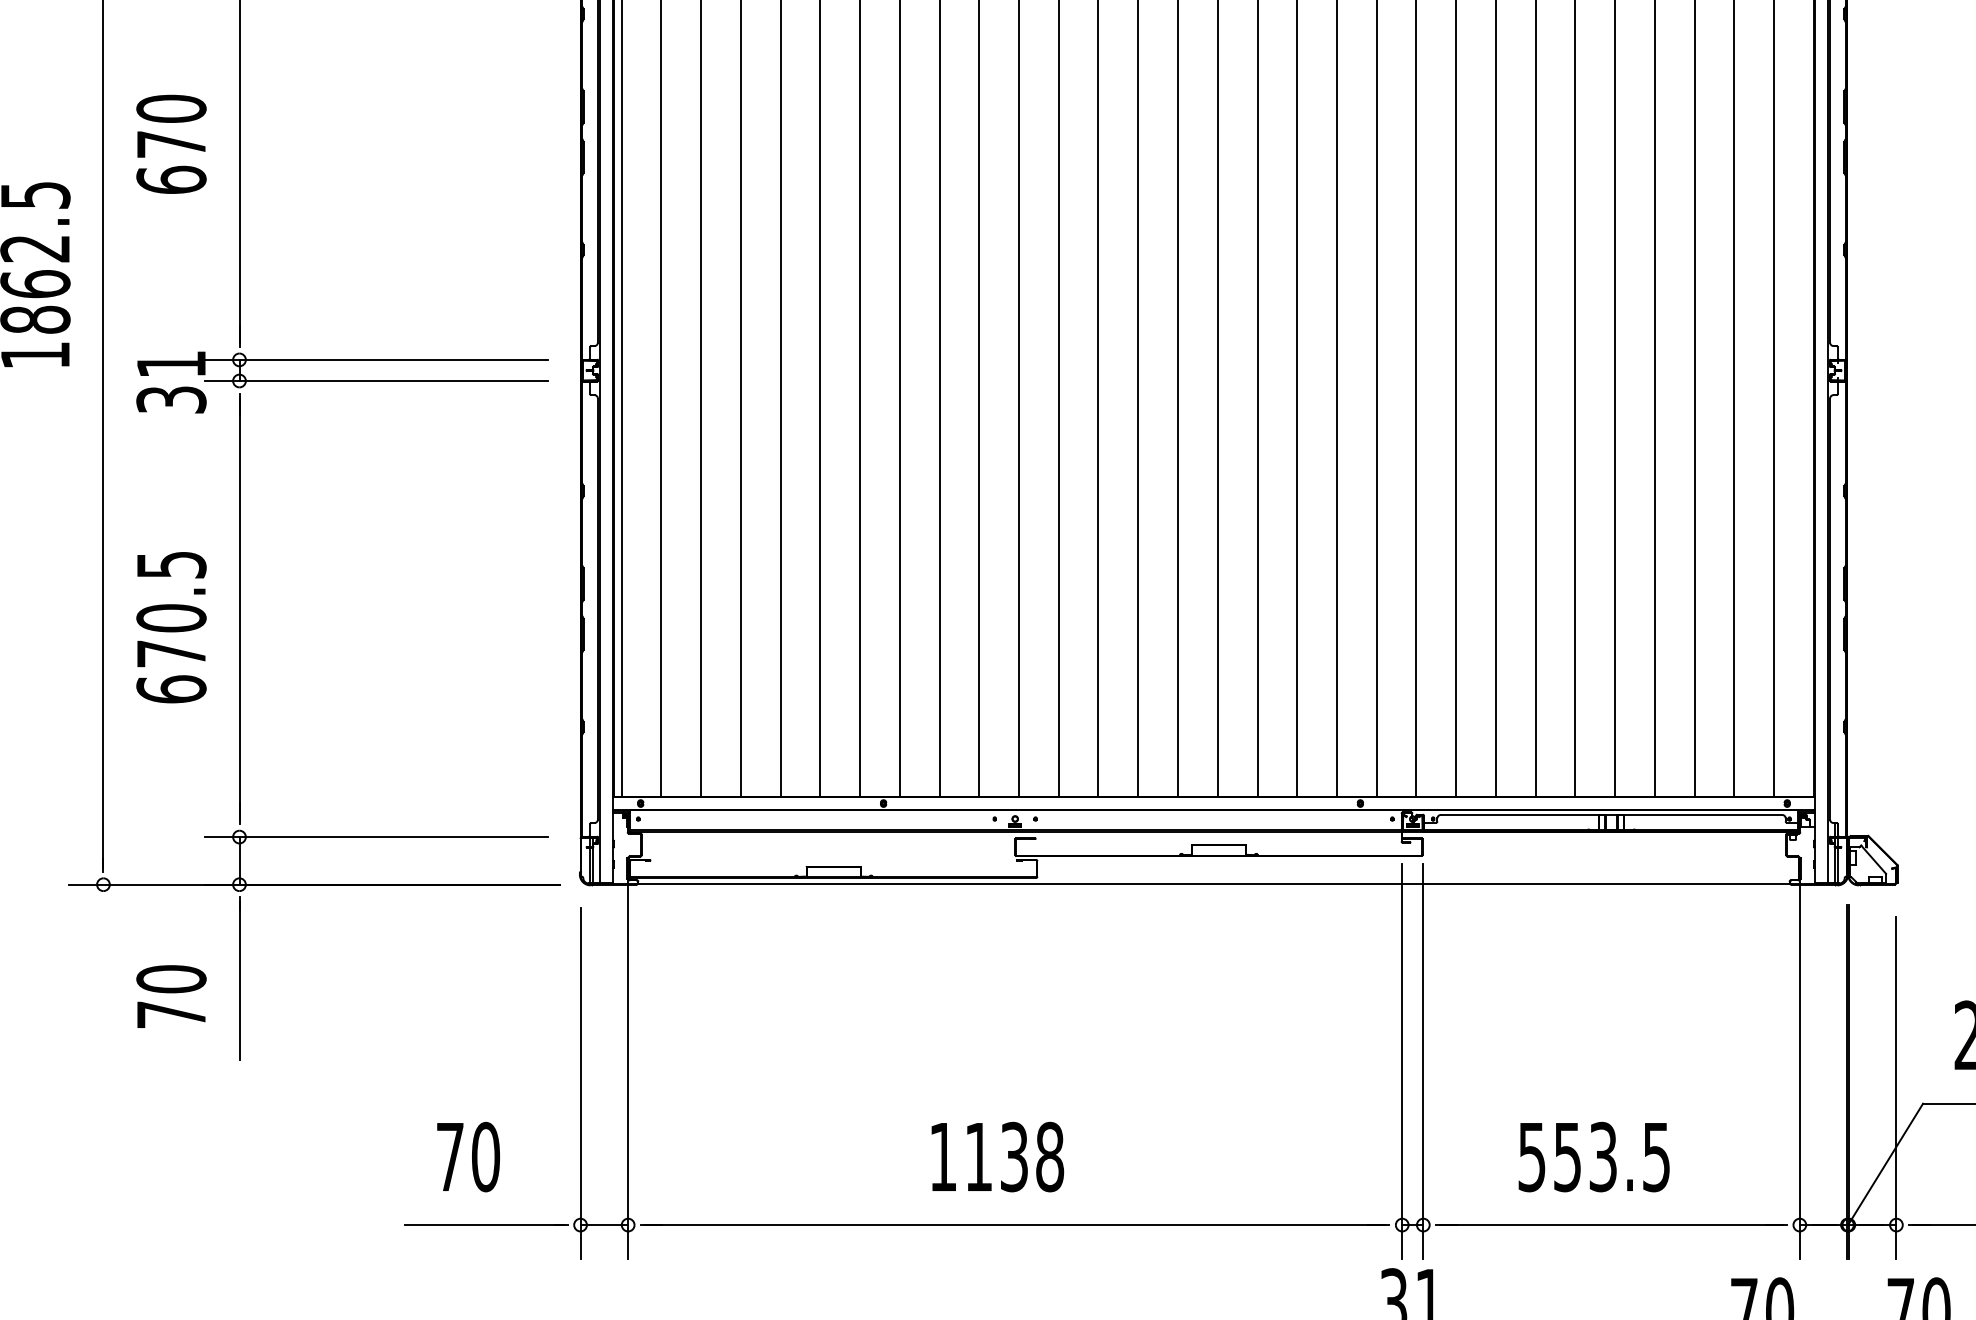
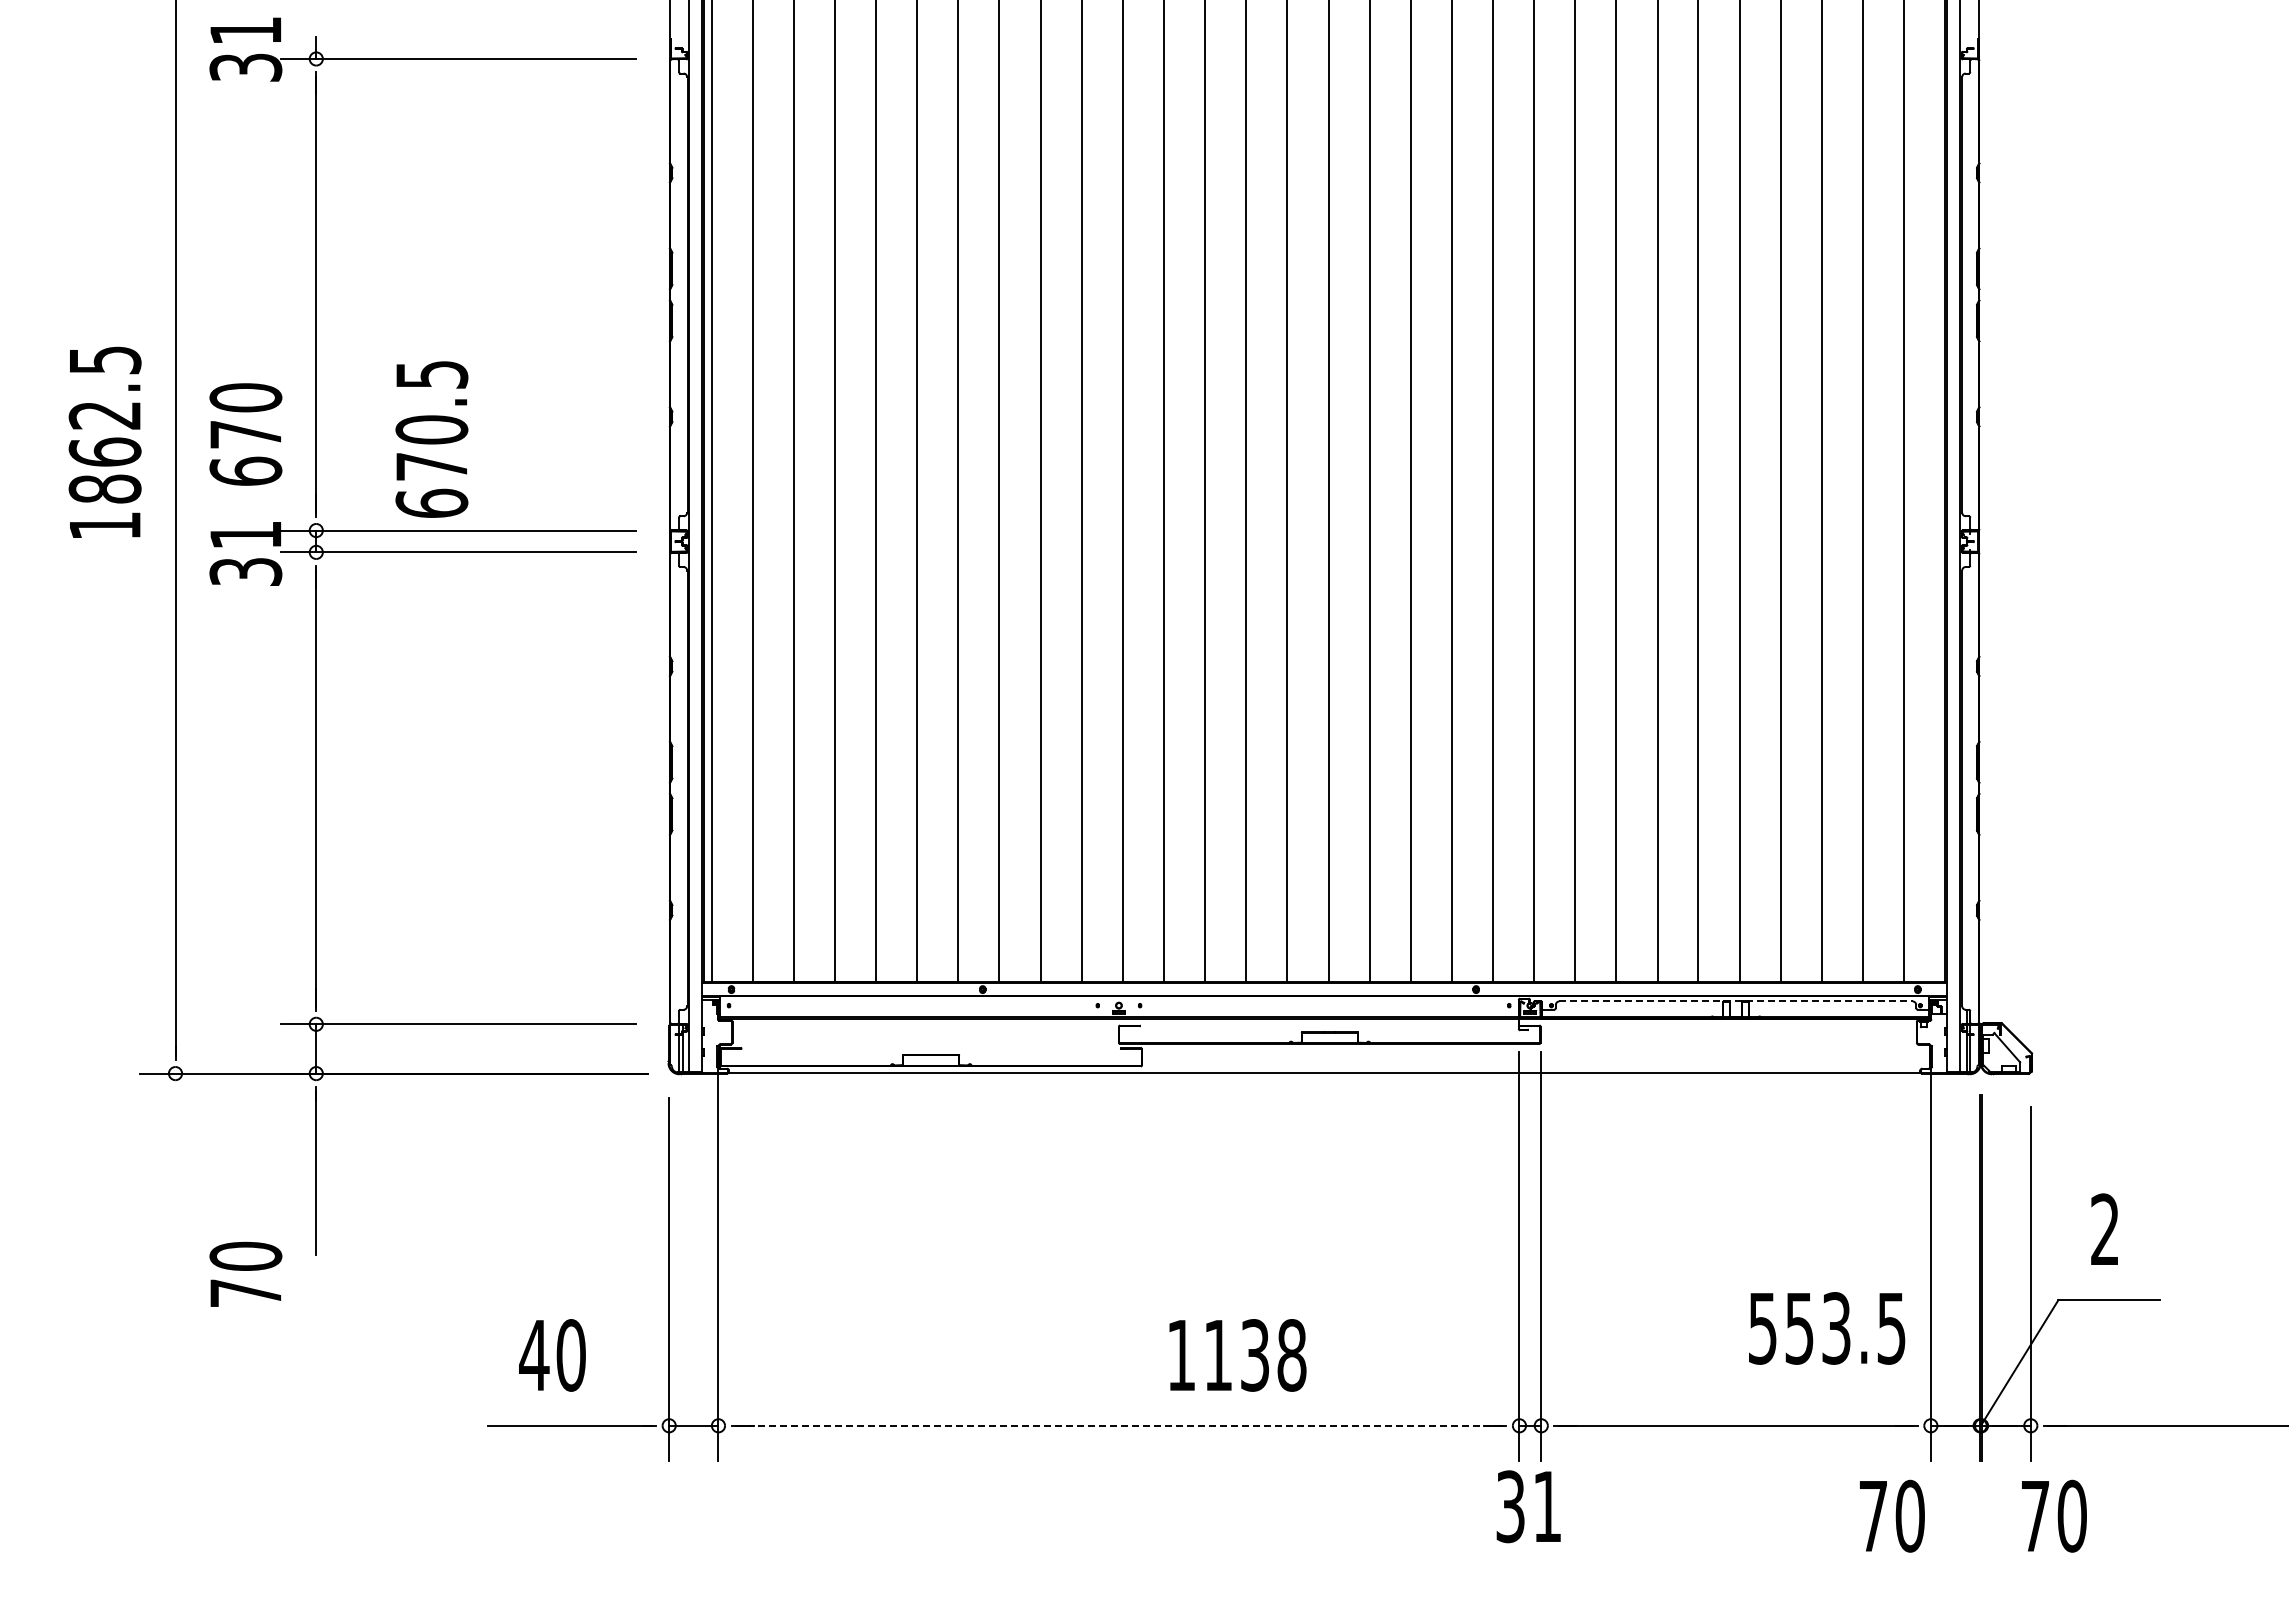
text: (171, 144) -> (245, 434), moved
text: (171, 627) -> (431, 439), moved
line: (1611, 815) -> (1736, 1001), solid -> dashed
text: (171, 995) -> (245, 1273), moved
text: (450, 1157) -> (534, 1355), 70 -> 40
text: (997, 1157) -> (1237, 1355), moved
text: (1594, 1157) -> (1827, 1328), moved
line: (1014, 1224) -> (1118, 1425), solid -> dashed

